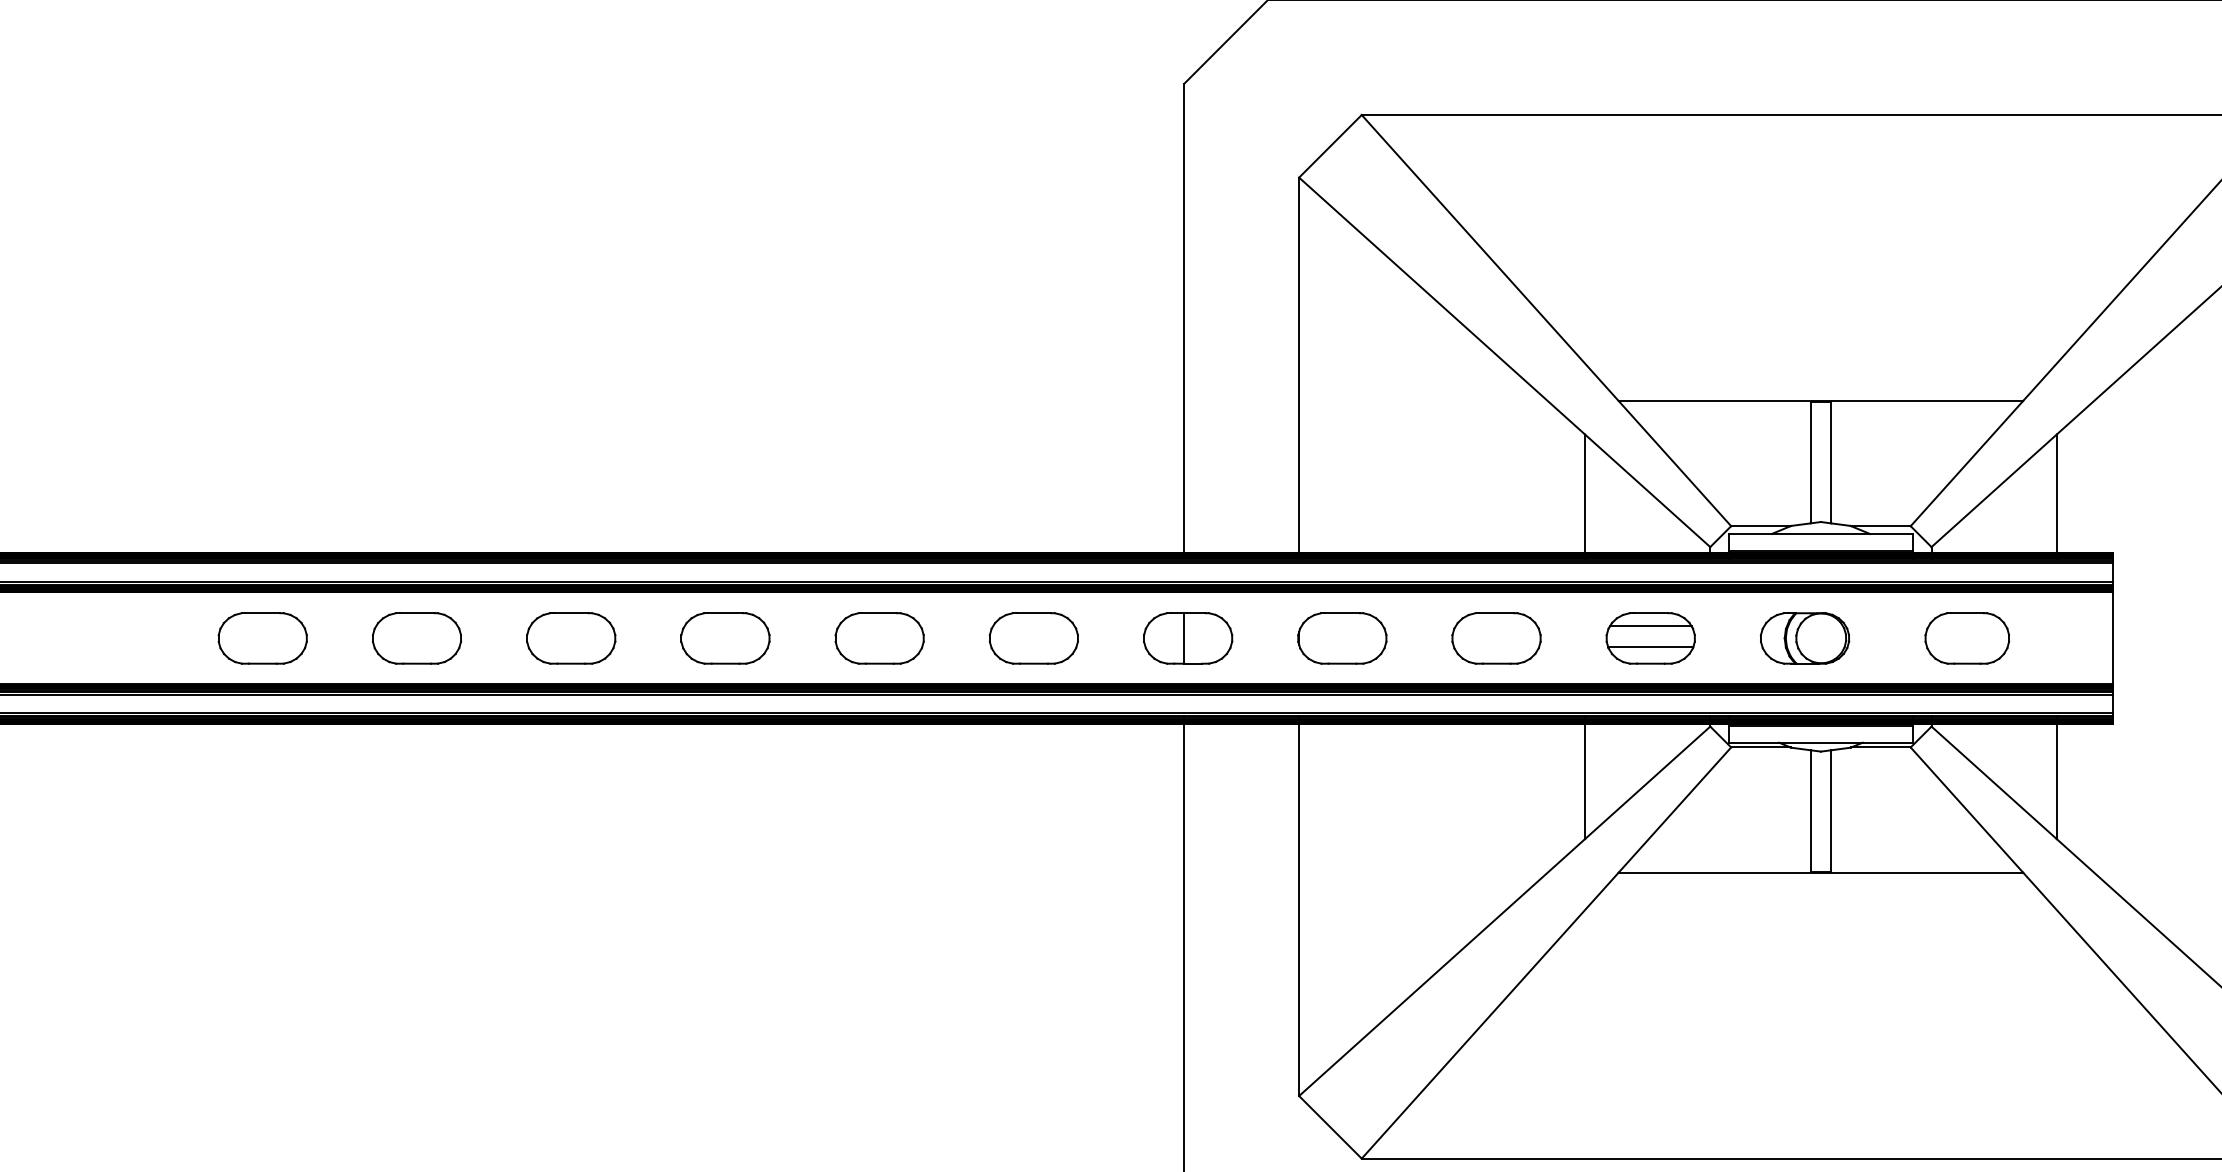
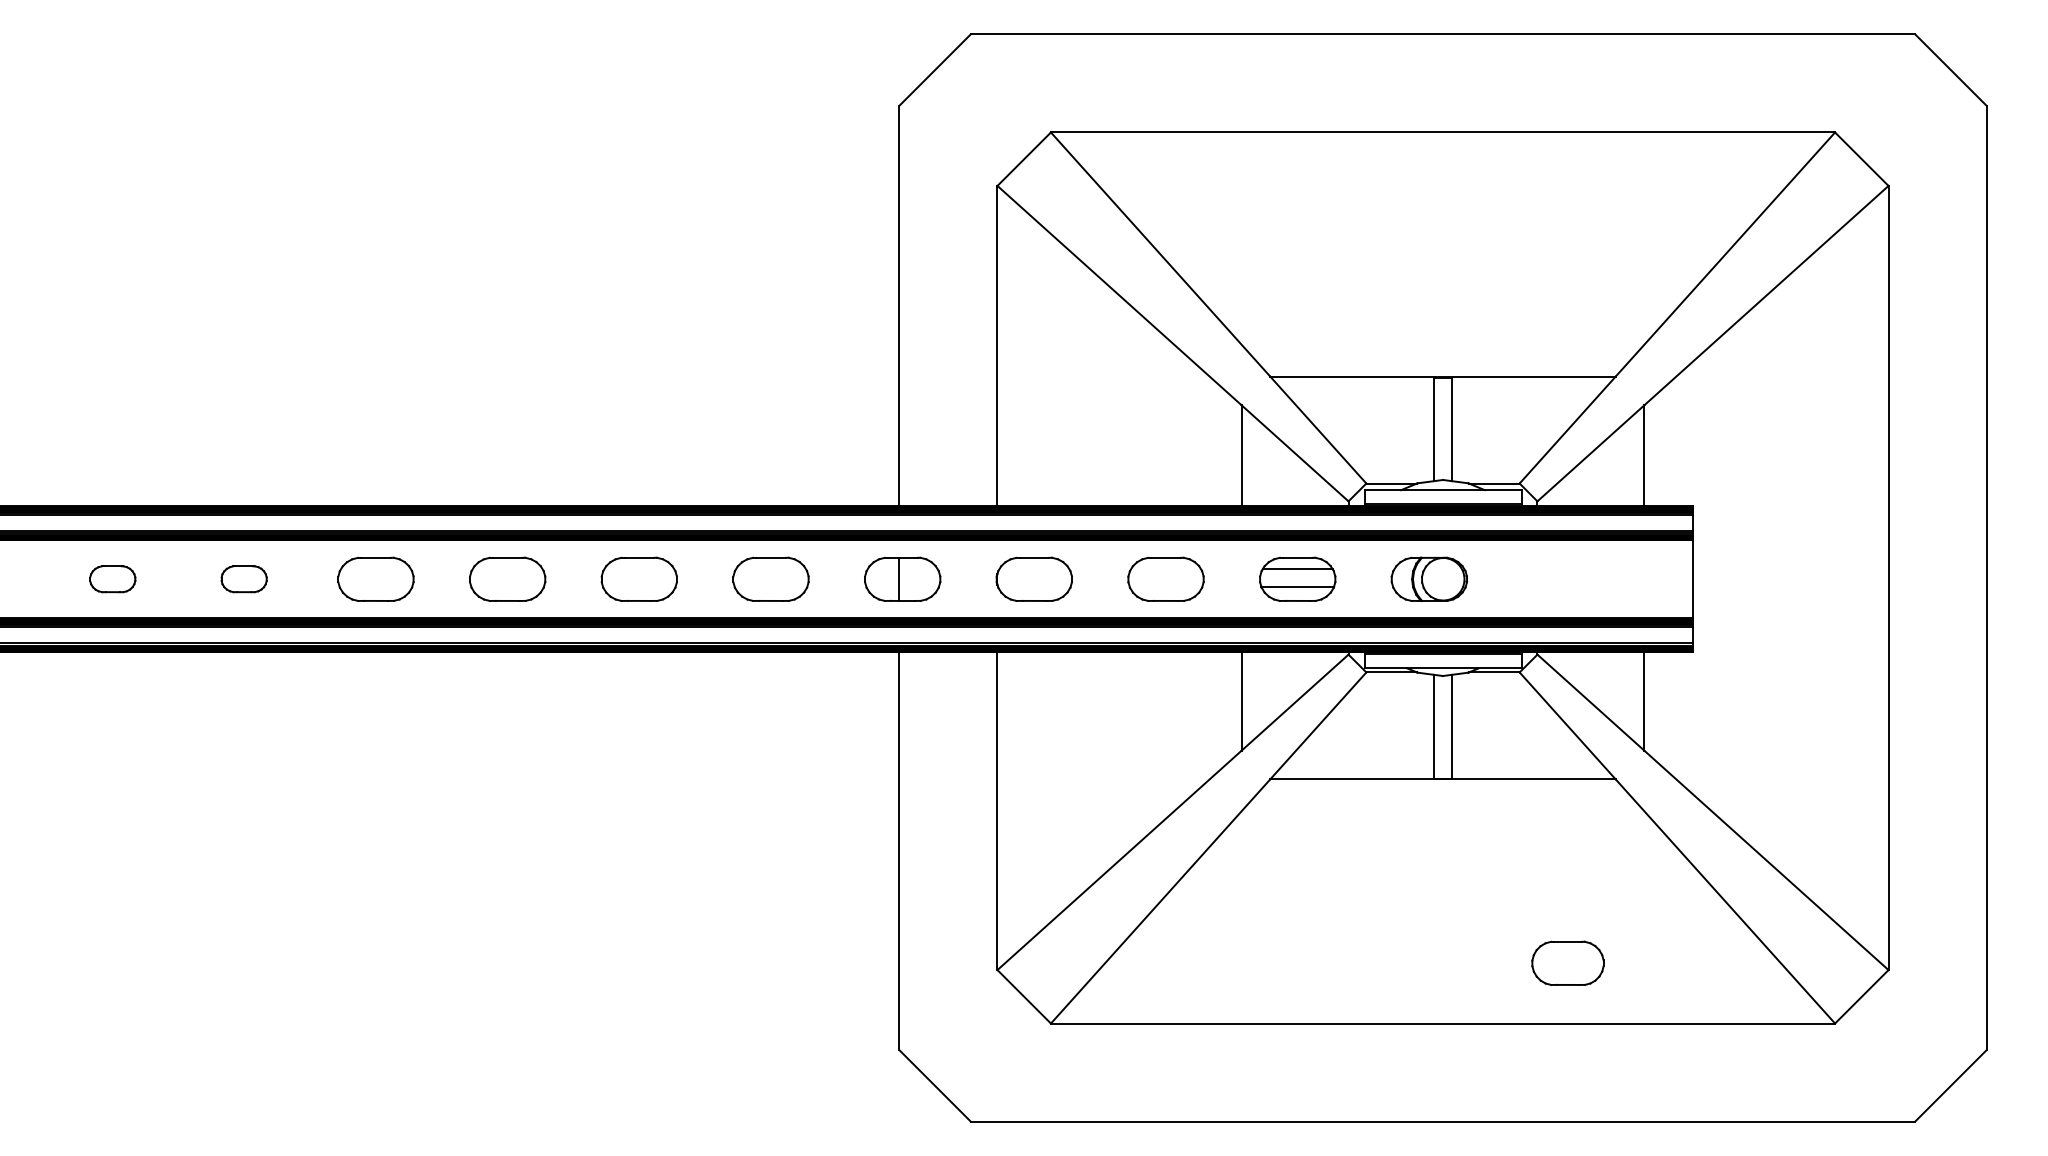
part: (262, 637) -> (112, 578), size x0.6
part: (416, 637) -> (243, 578), size x0.6
part: (1966, 637) -> (1567, 962), moved

